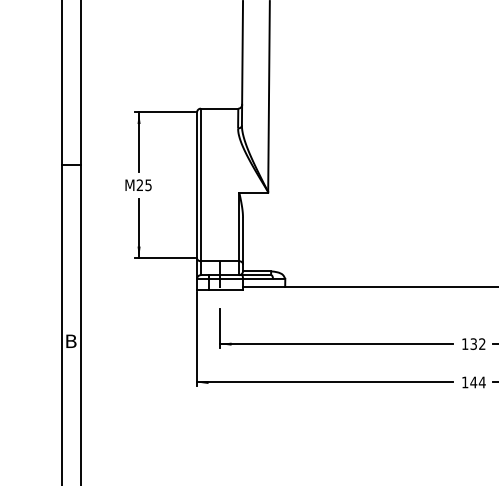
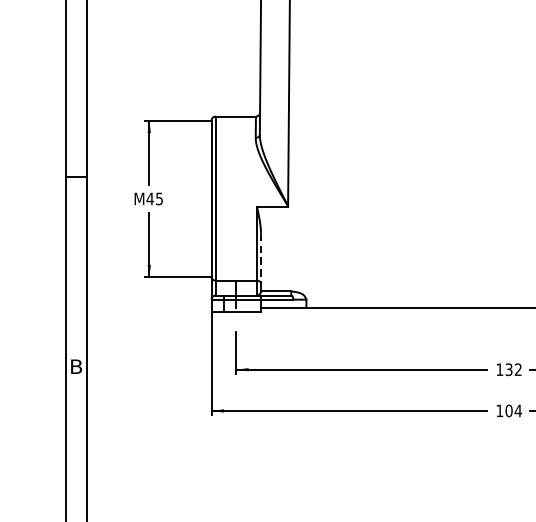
text: (139, 184) -> (149, 198), M25 -> M45
line: (243, 241) -> (261, 259), solid -> dashed
text: (473, 382) -> (508, 410), 144 -> 104

